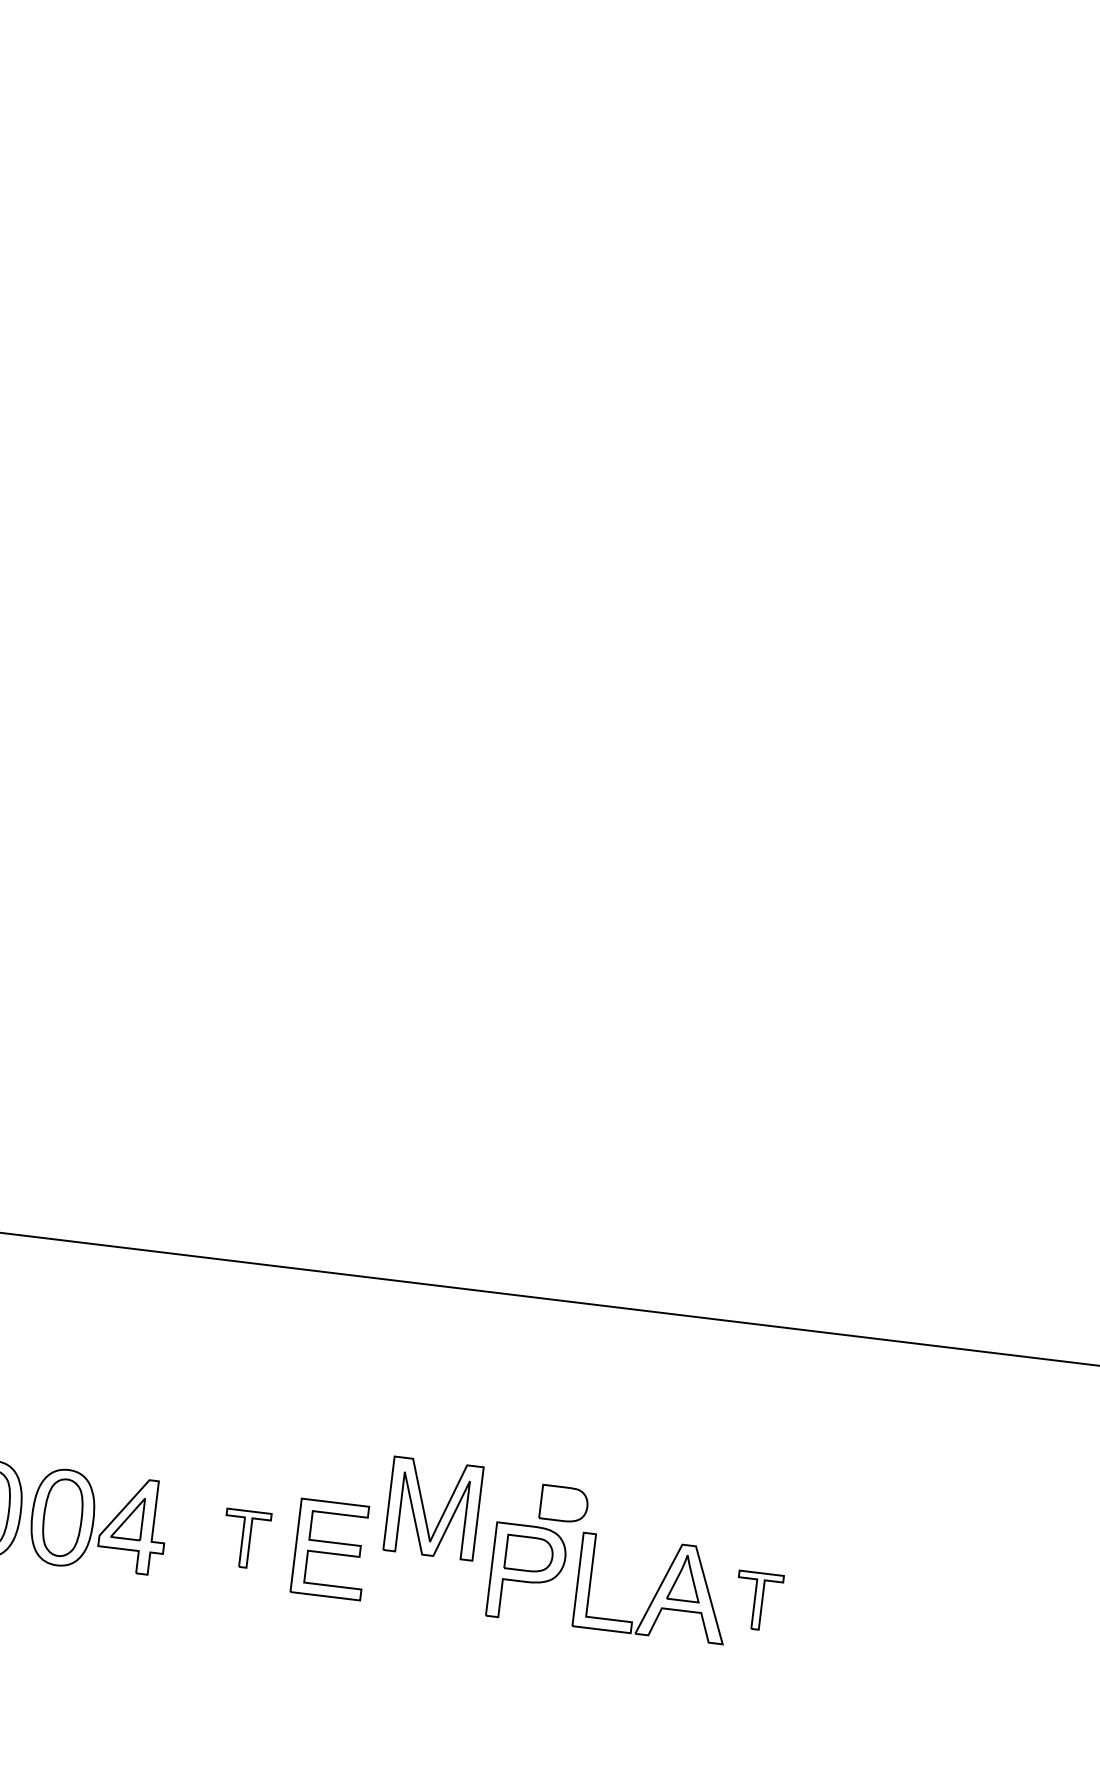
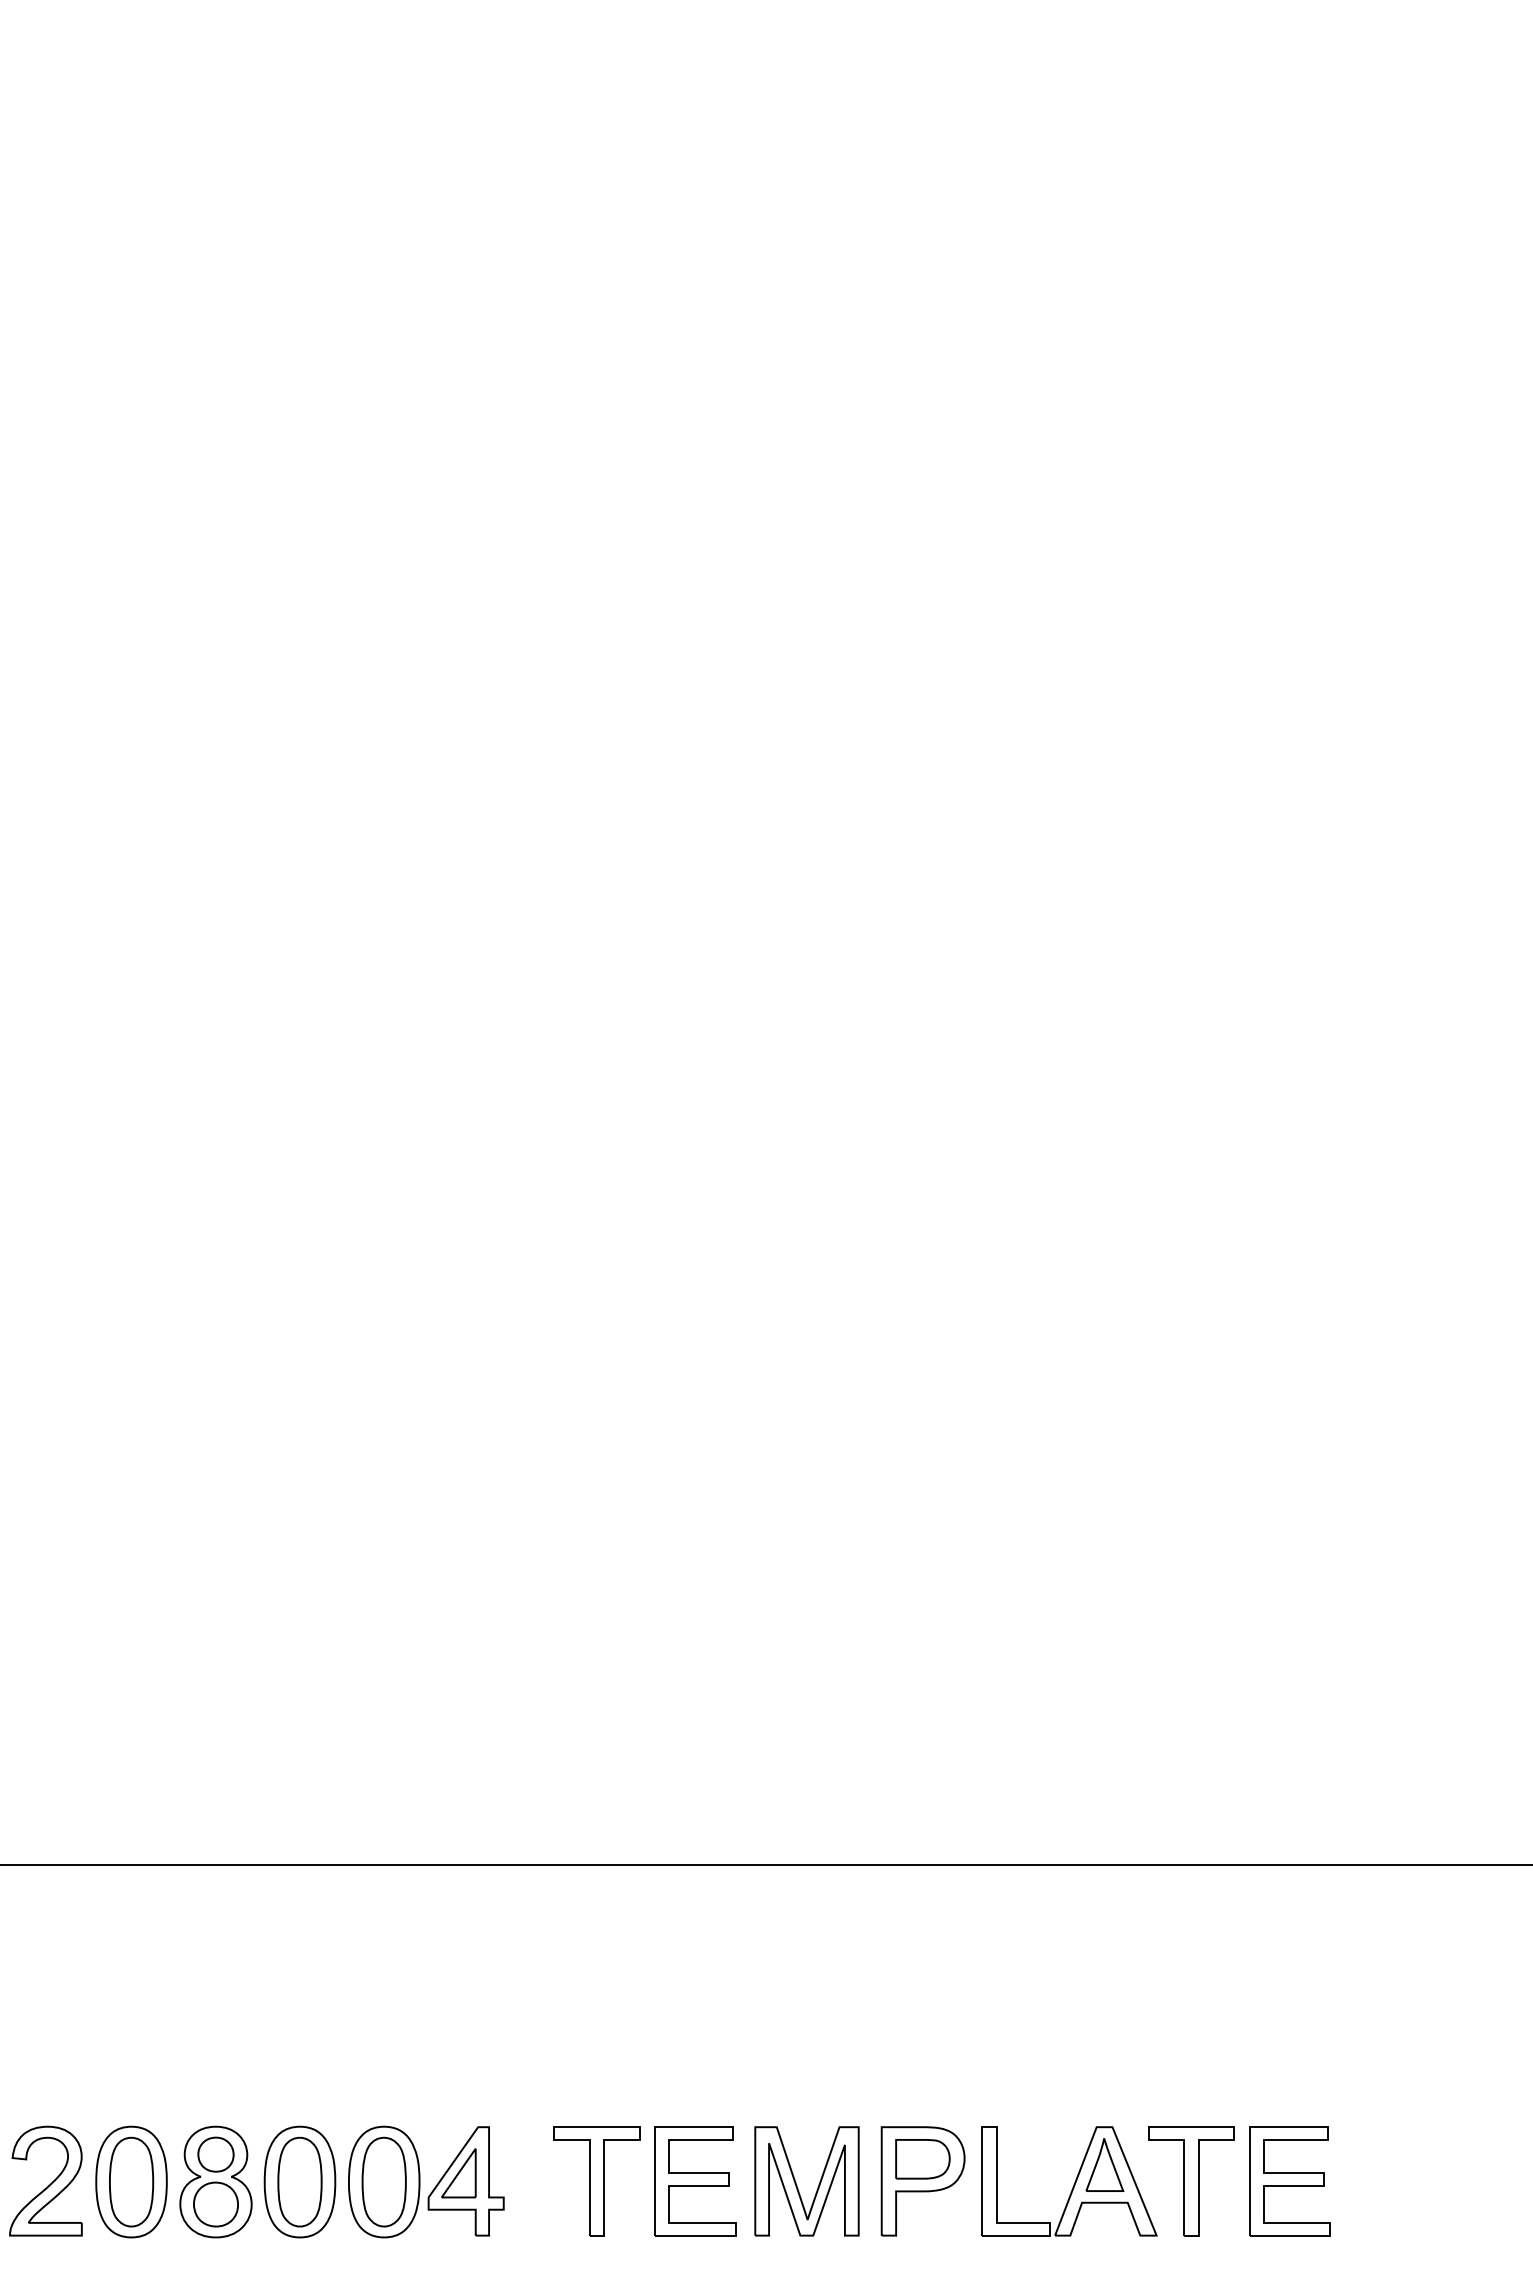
part: (563, 1504) -> (955, 2097), removed
part: (424, 1511) -> (797, 2185), moved
part: (245, 1539) -> (596, 2181), size x1.67
part: (758, 1601) -> (1191, 2181), size x1.67
part: (842, 1611) -> (1289, 2181), added

